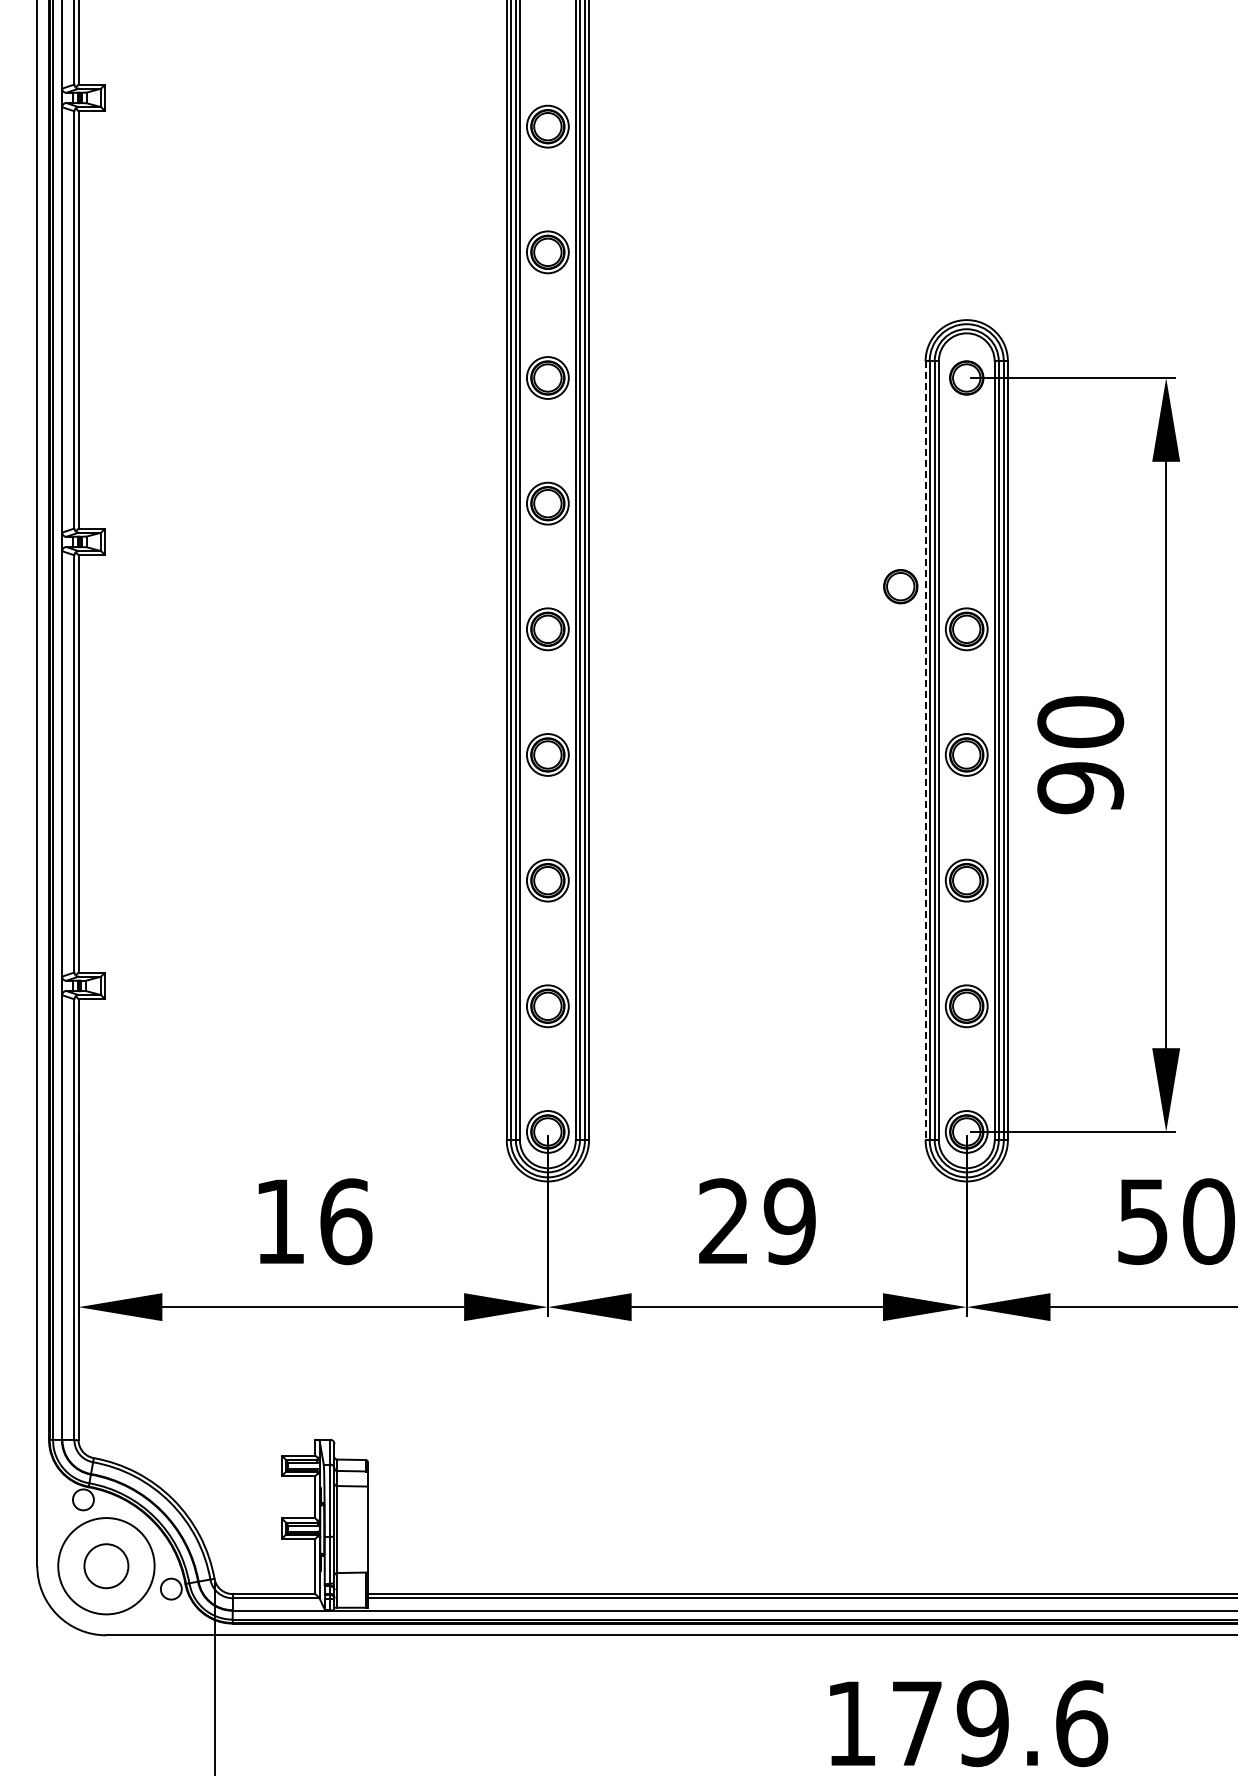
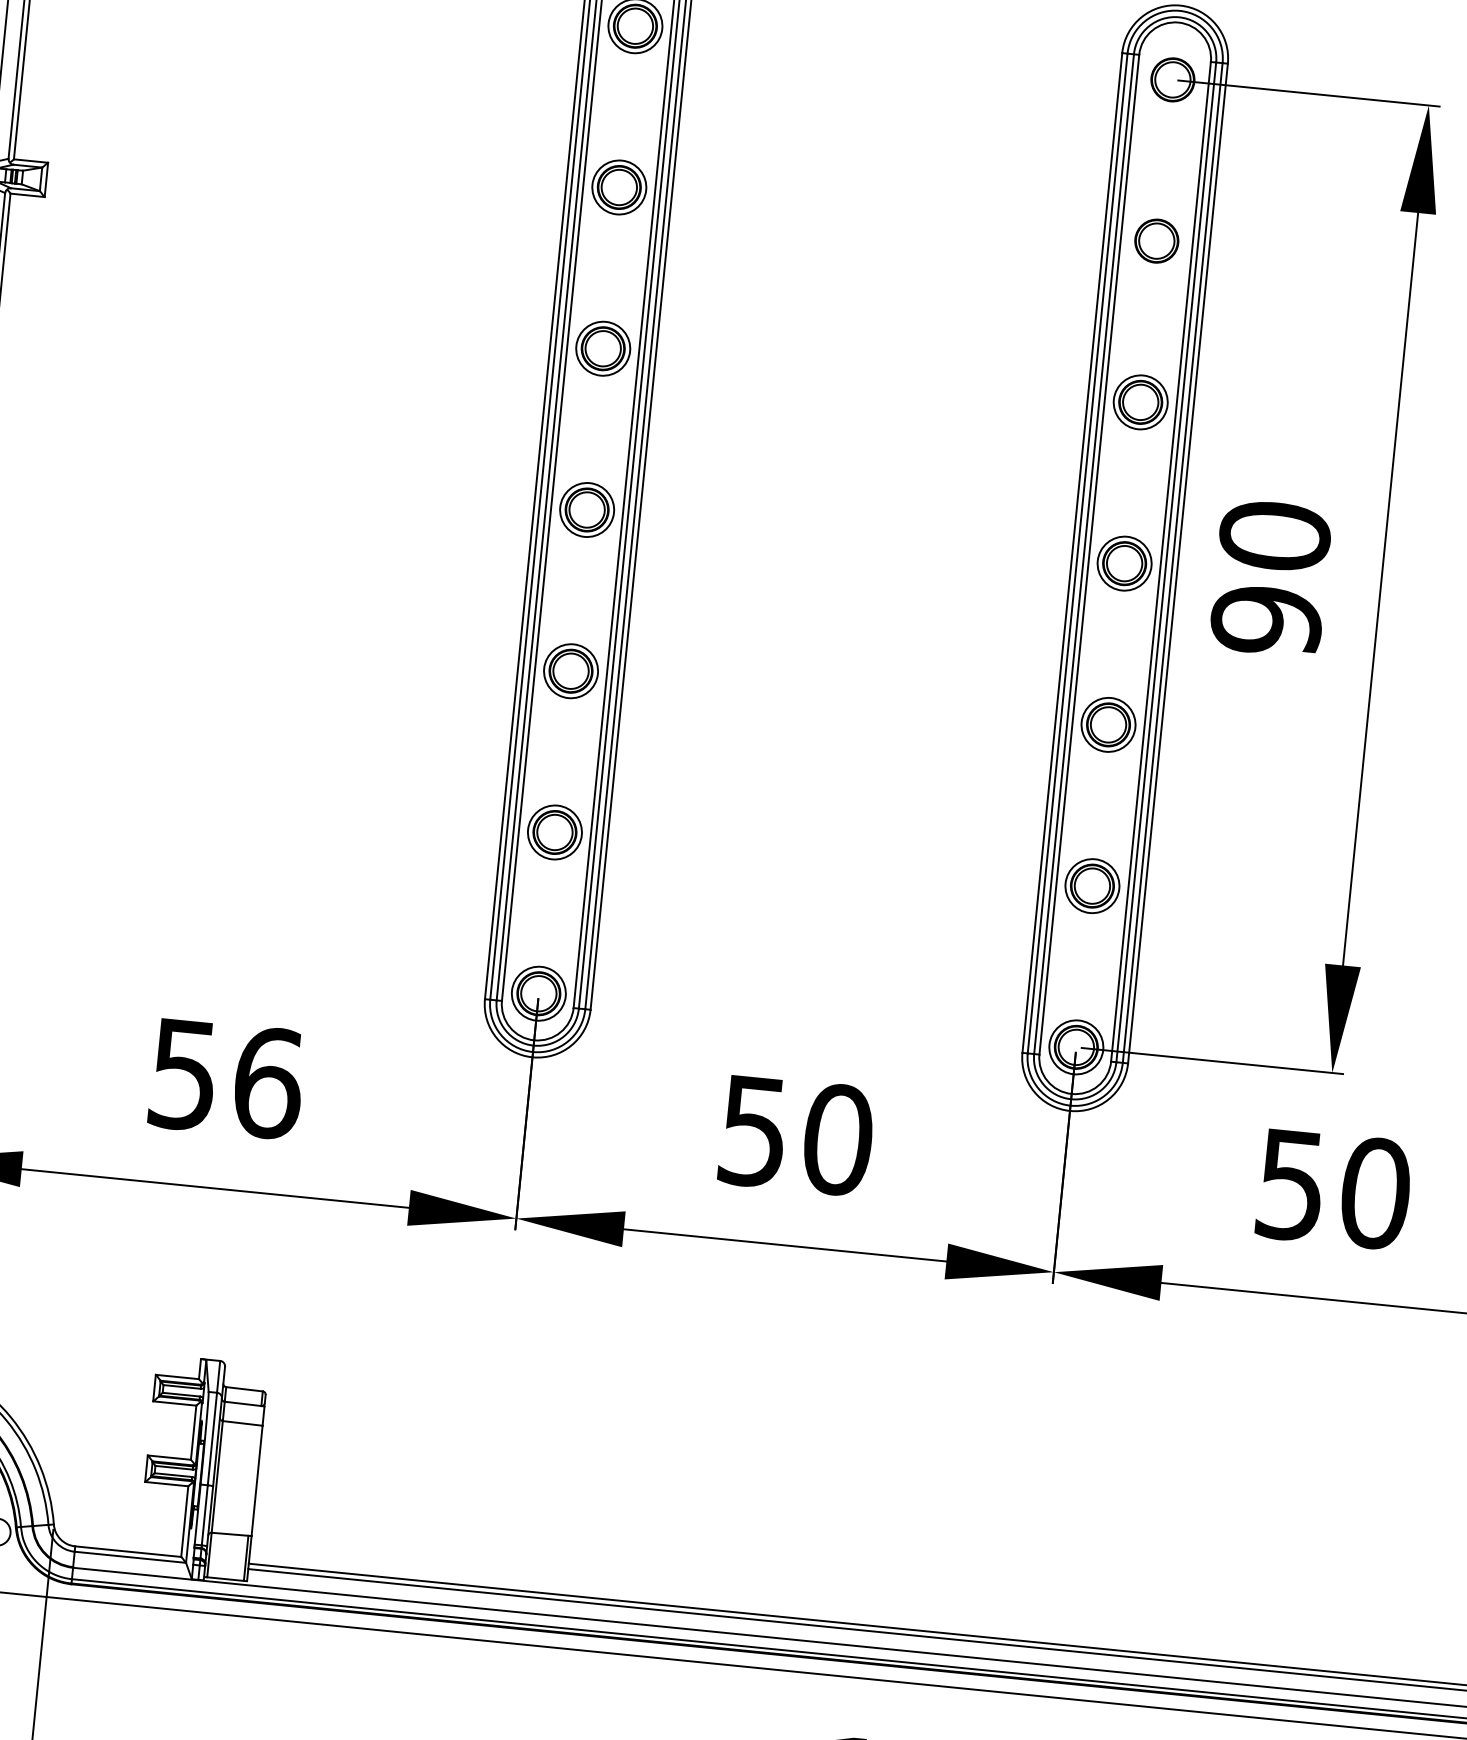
part: (900, 586) -> (1156, 240), moved
line: (925, 750) -> (1072, 552), dashed -> solid
text: (757, 1221) -> (796, 1135), 29 -> 50
text: (279, 1222) -> (182, 1075), 16 -> 56

